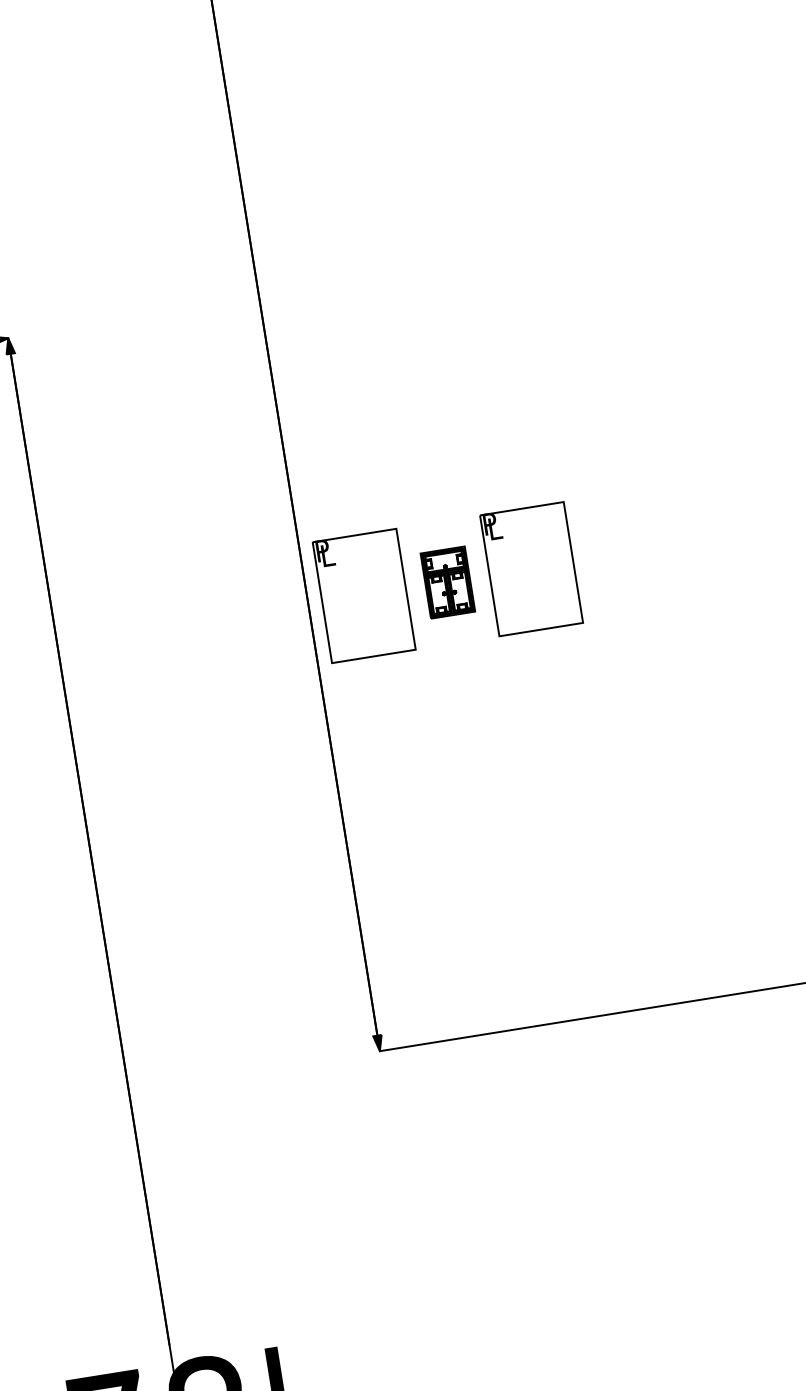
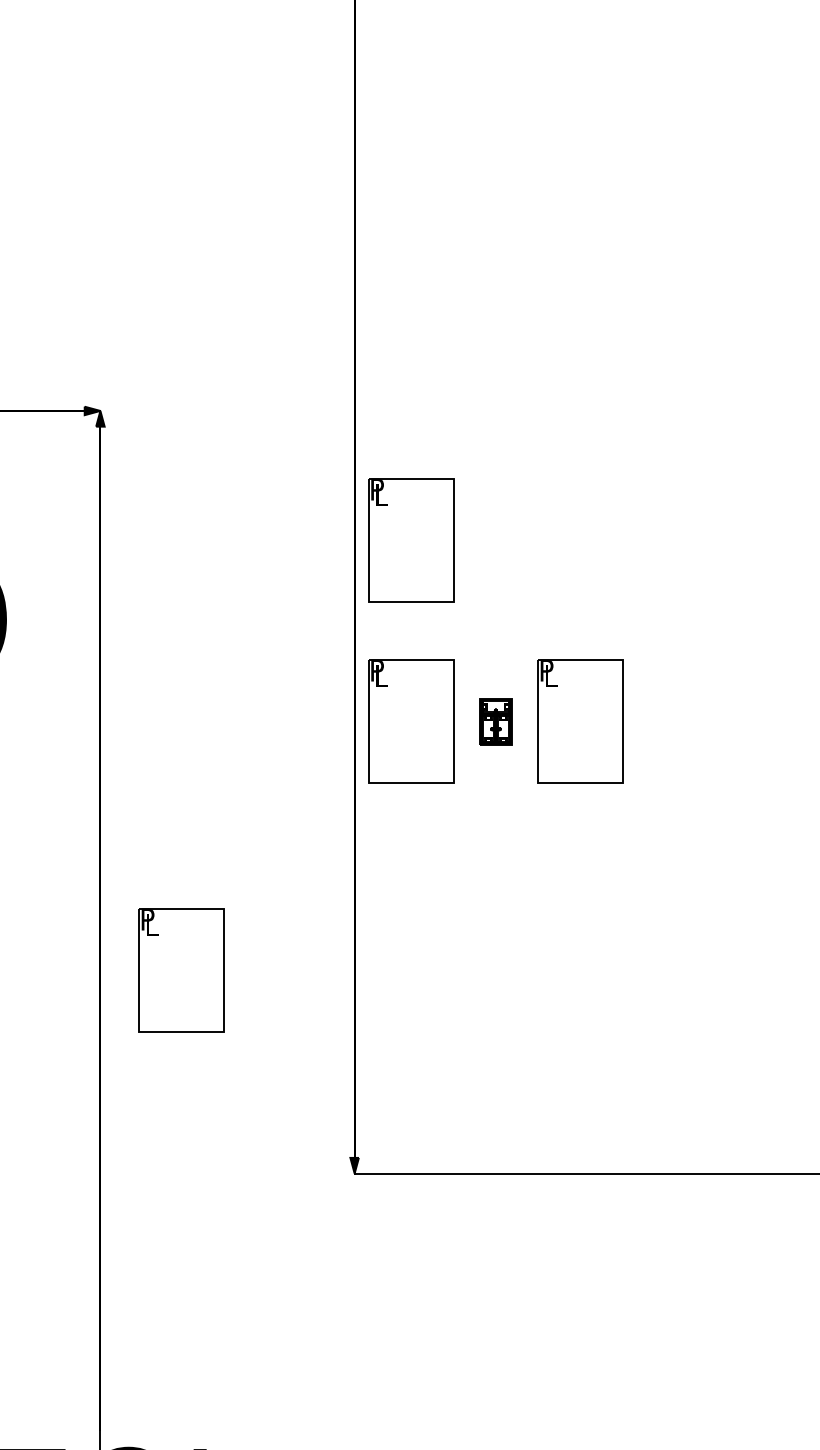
part: (335, 417) -> (411, 540), added
part: (447, 582) -> (495, 721), size x0.7
part: (176, 878) -> (181, 970), added

